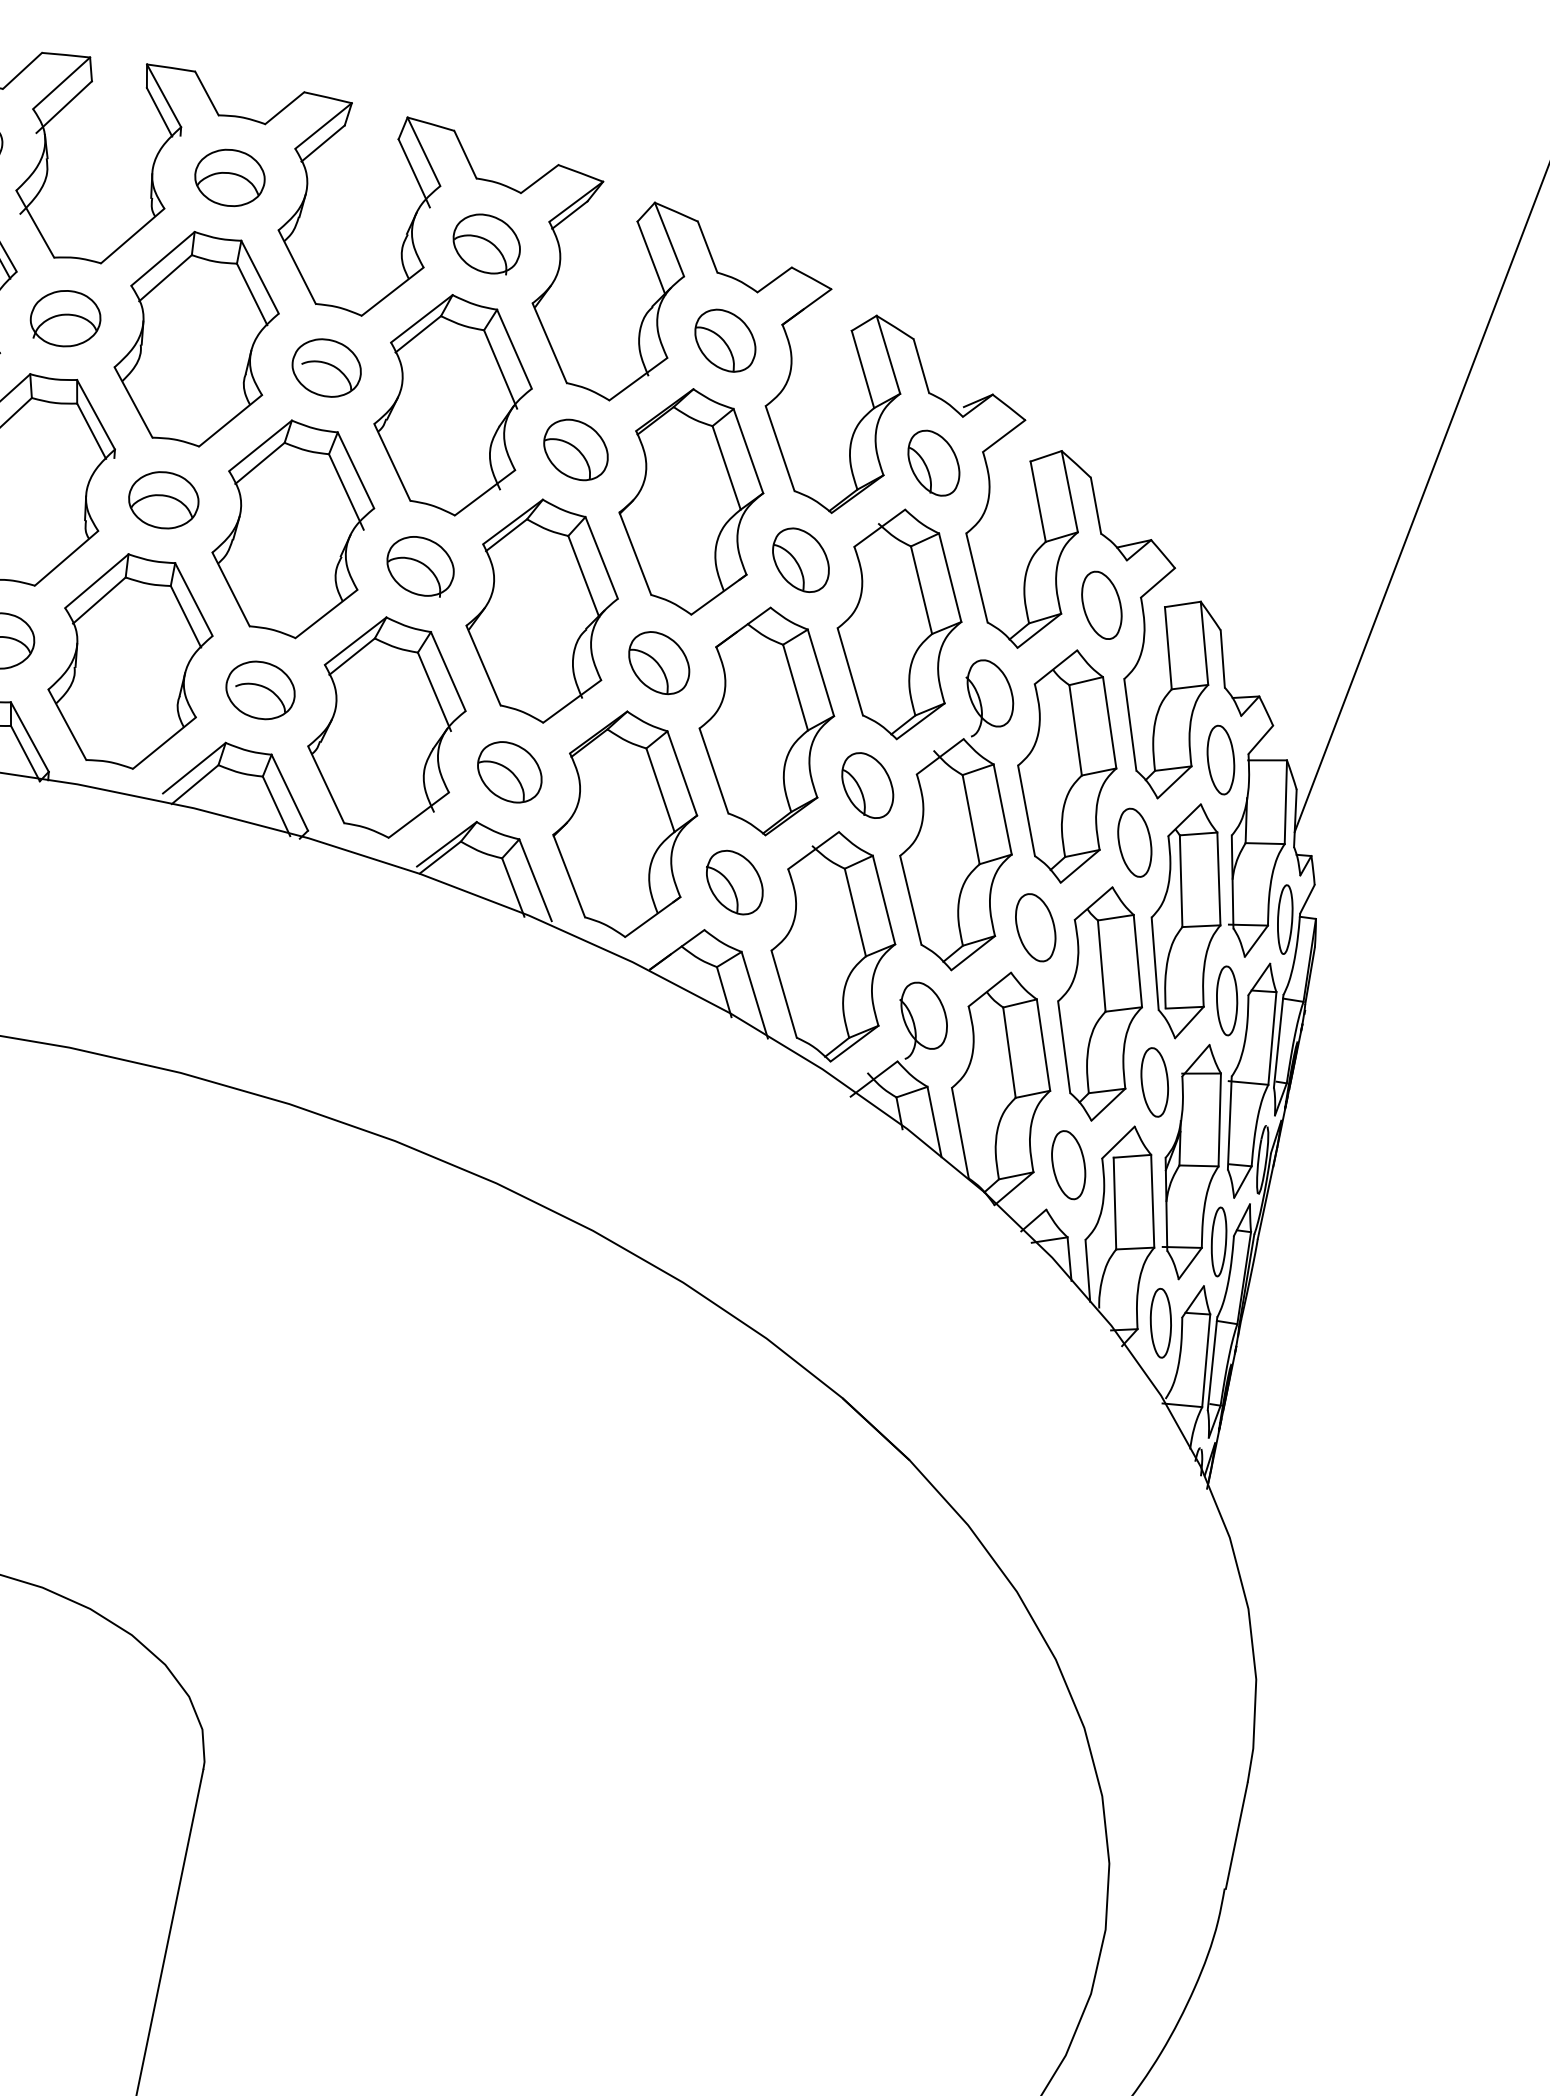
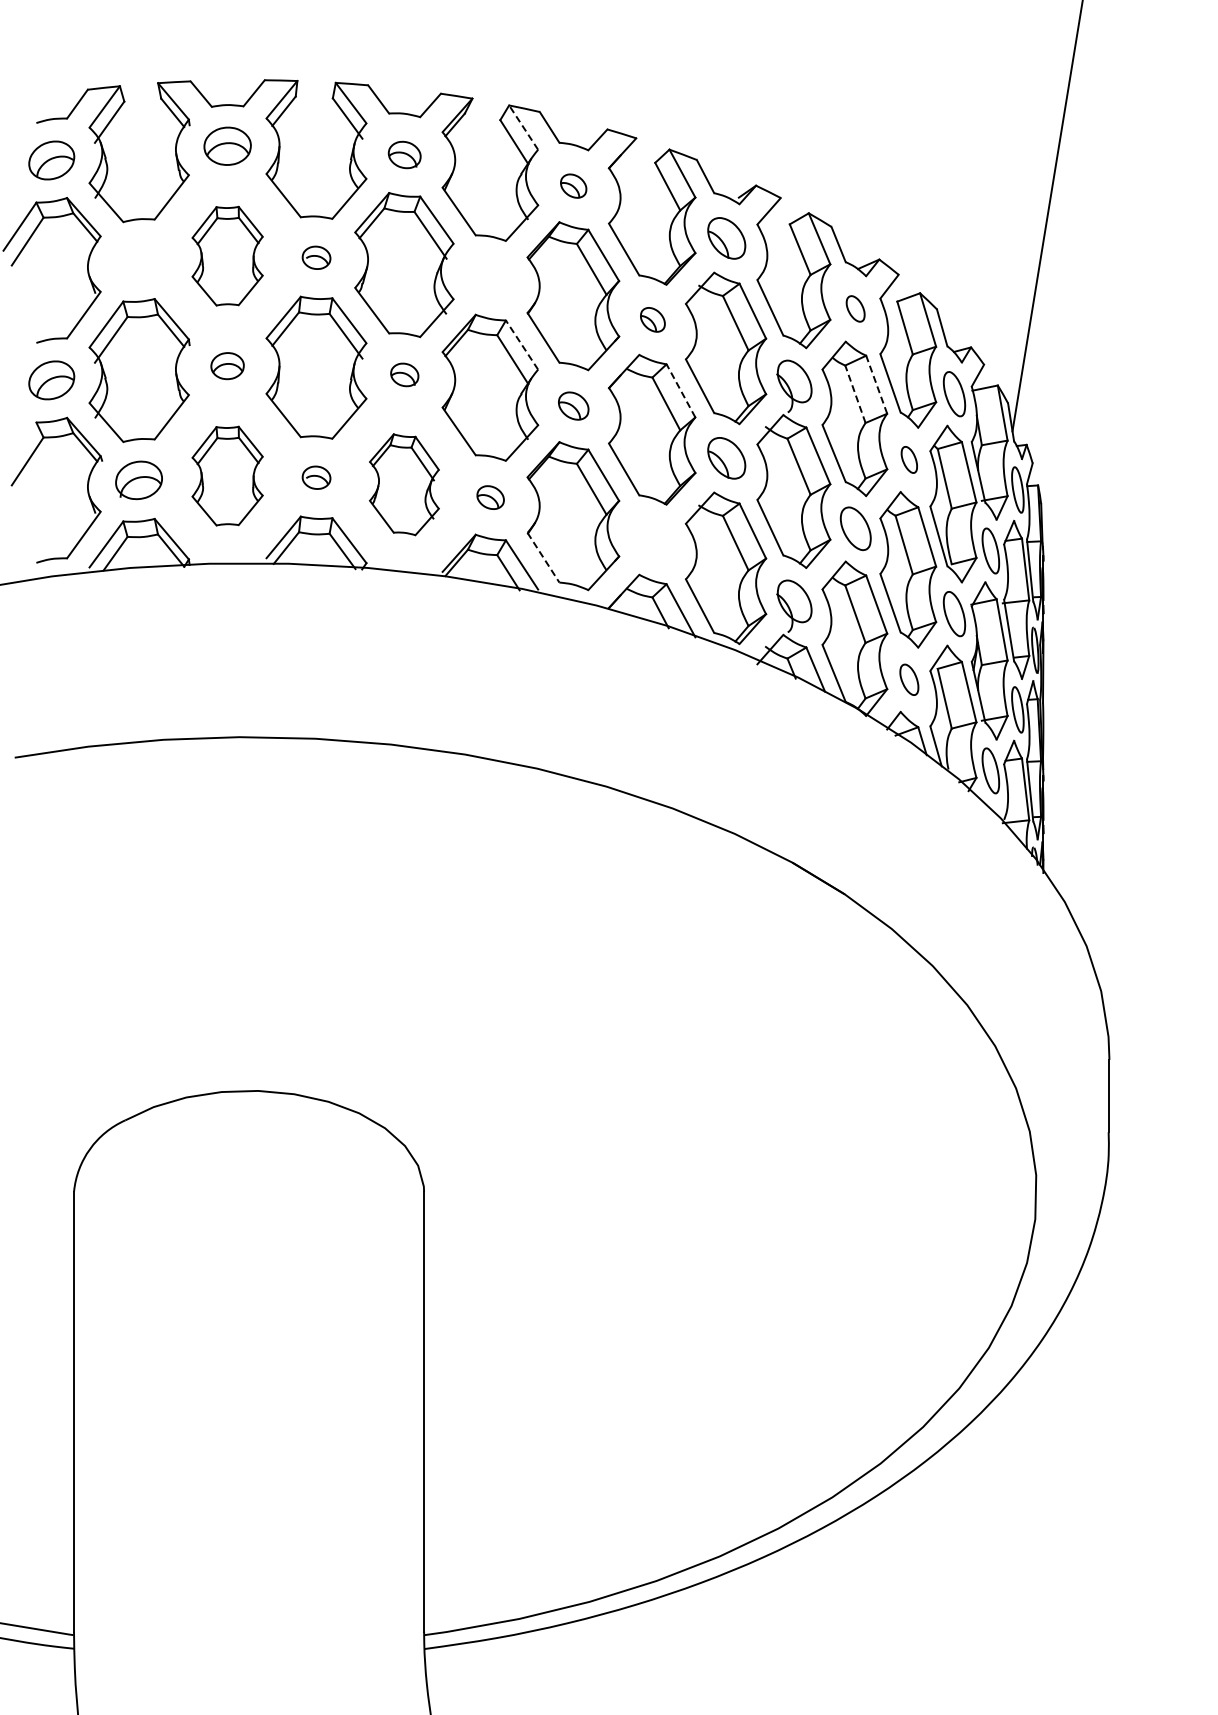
line: (669, 239) -> (523, 127), solid -> dashed
part: (486, 243) -> (404, 154), size x0.7
part: (64, 318) -> (138, 260), removed
part: (196, 337) -> (227, 255), size x0.7
part: (725, 339) -> (573, 185), size x0.6
part: (326, 367) -> (316, 257), size x0.6
part: (575, 449) -> (490, 277), removed
part: (163, 499) -> (227, 365), size x0.7
line: (601, 556) -> (521, 344), solid -> dashed
part: (800, 559) -> (652, 319), size x0.6
part: (420, 565) -> (404, 374), size x0.6
part: (1101, 604) -> (855, 308), size x0.6
part: (130, 660) -> (227, 475), size x0.7
part: (658, 661) -> (573, 405), size x0.7
line: (820, 672) -> (680, 390), solid -> dashed
part: (260, 690) -> (316, 477), size x0.6
line: (1109, 722) -> (876, 384), solid -> dashed
part: (387, 726) -> (404, 484), size x0.7
line: (1075, 729) -> (855, 393), solid -> dashed
part: (509, 771) -> (490, 497), size x0.6
part: (1135, 842) -> (909, 459), size x0.6
line: (569, 875) -> (543, 557), solid -> dashed
part: (734, 882) -> (652, 539), removed
part: (1069, 1164) -> (909, 679), size x0.7

